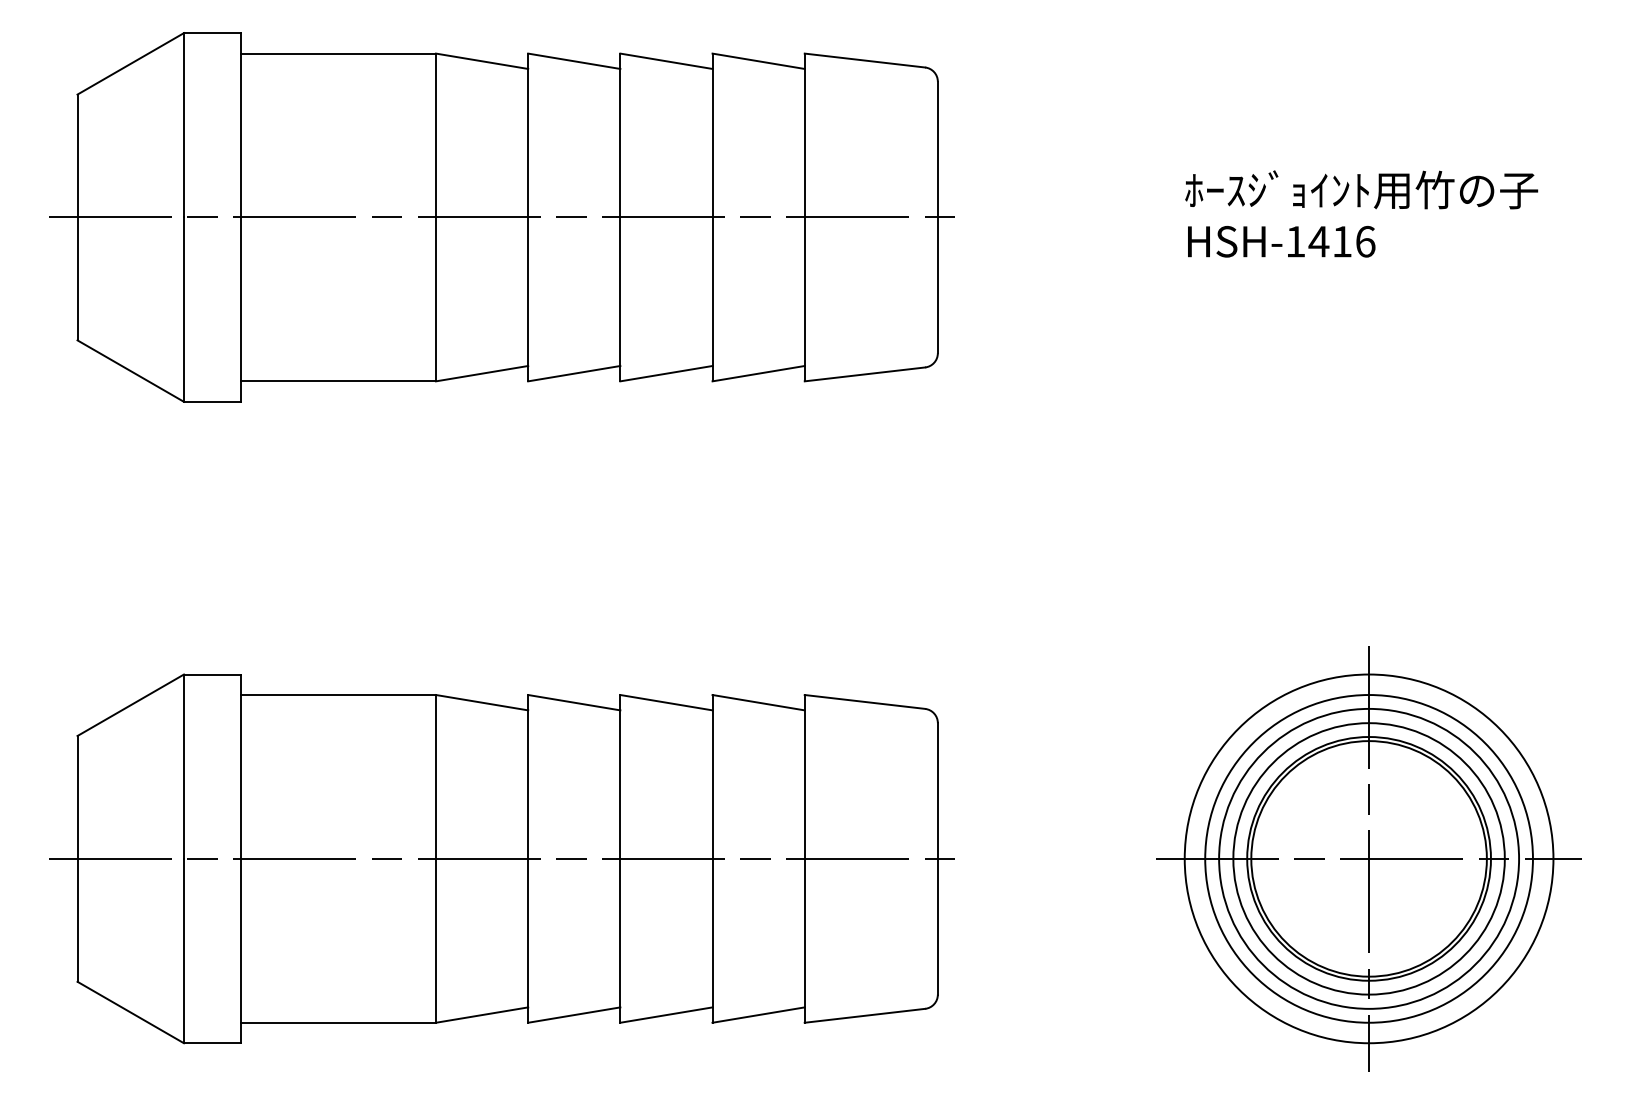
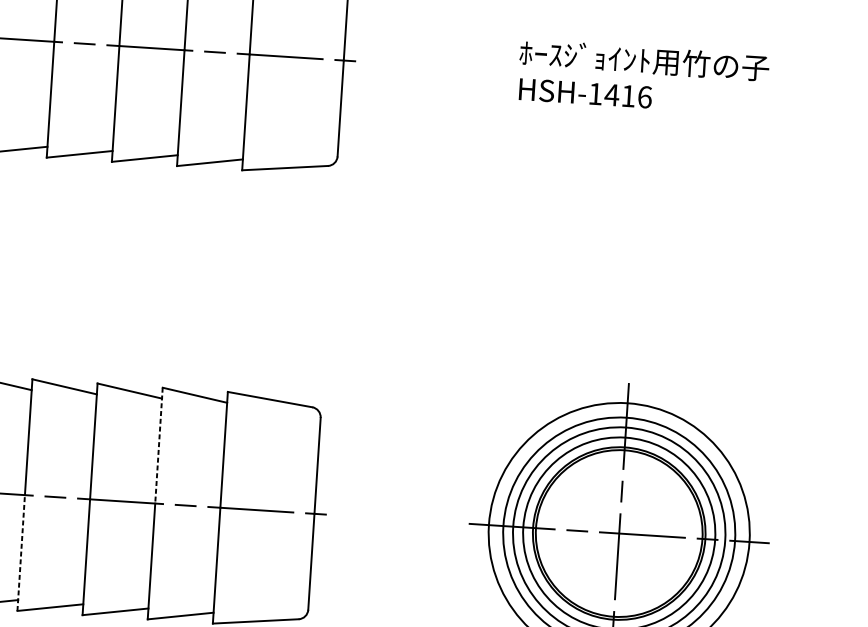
line: (712, 776) -> (158, 445), solid -> dashed
line: (528, 940) -> (21, 552), solid -> dashed

